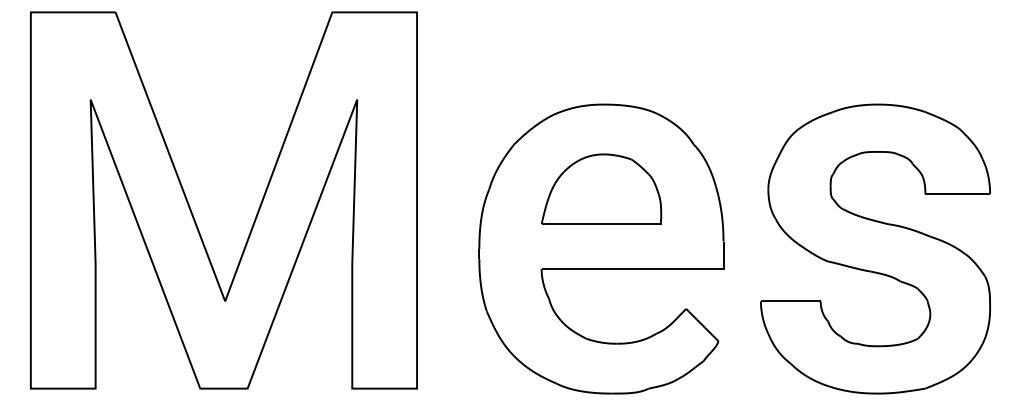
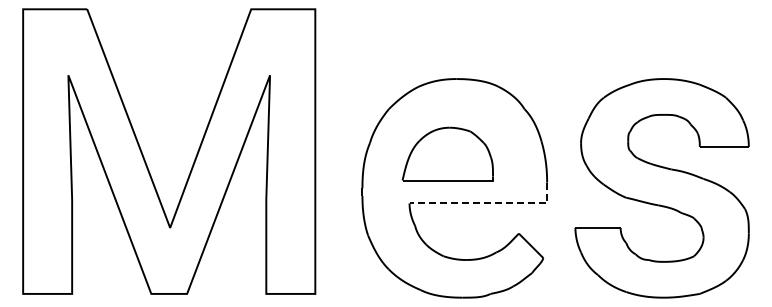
part: (601, 188) -> (447, 153), moved
line: (647, 269) -> (489, 203), solid -> dashed

